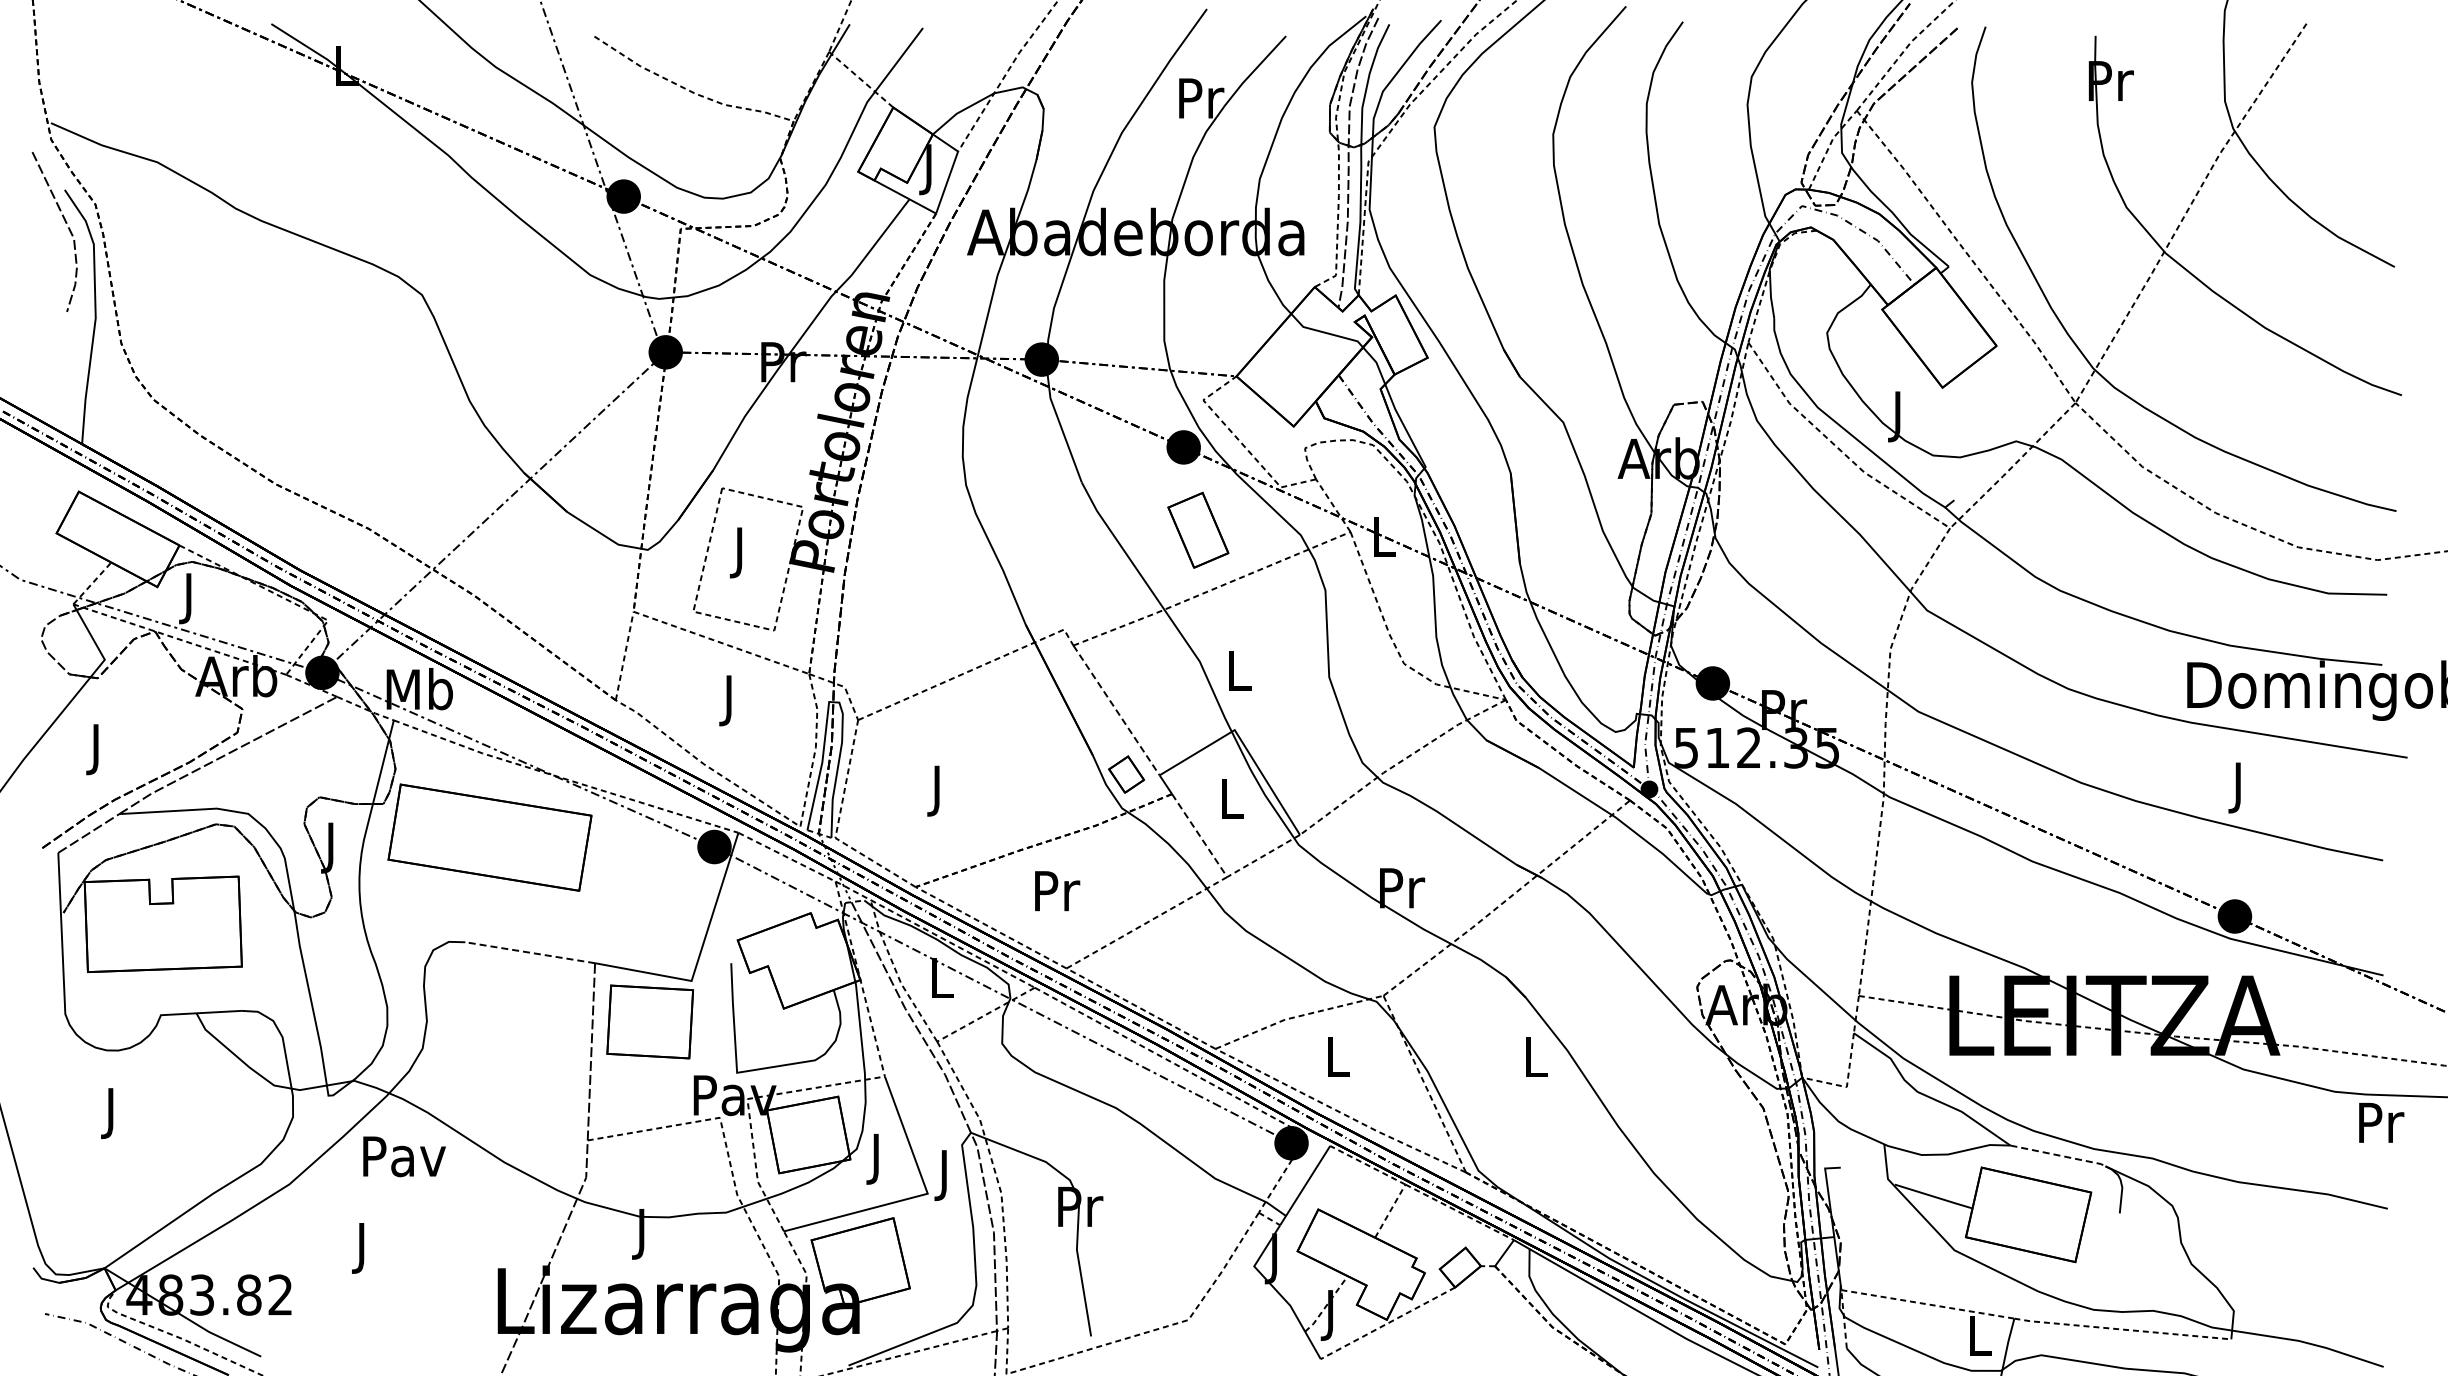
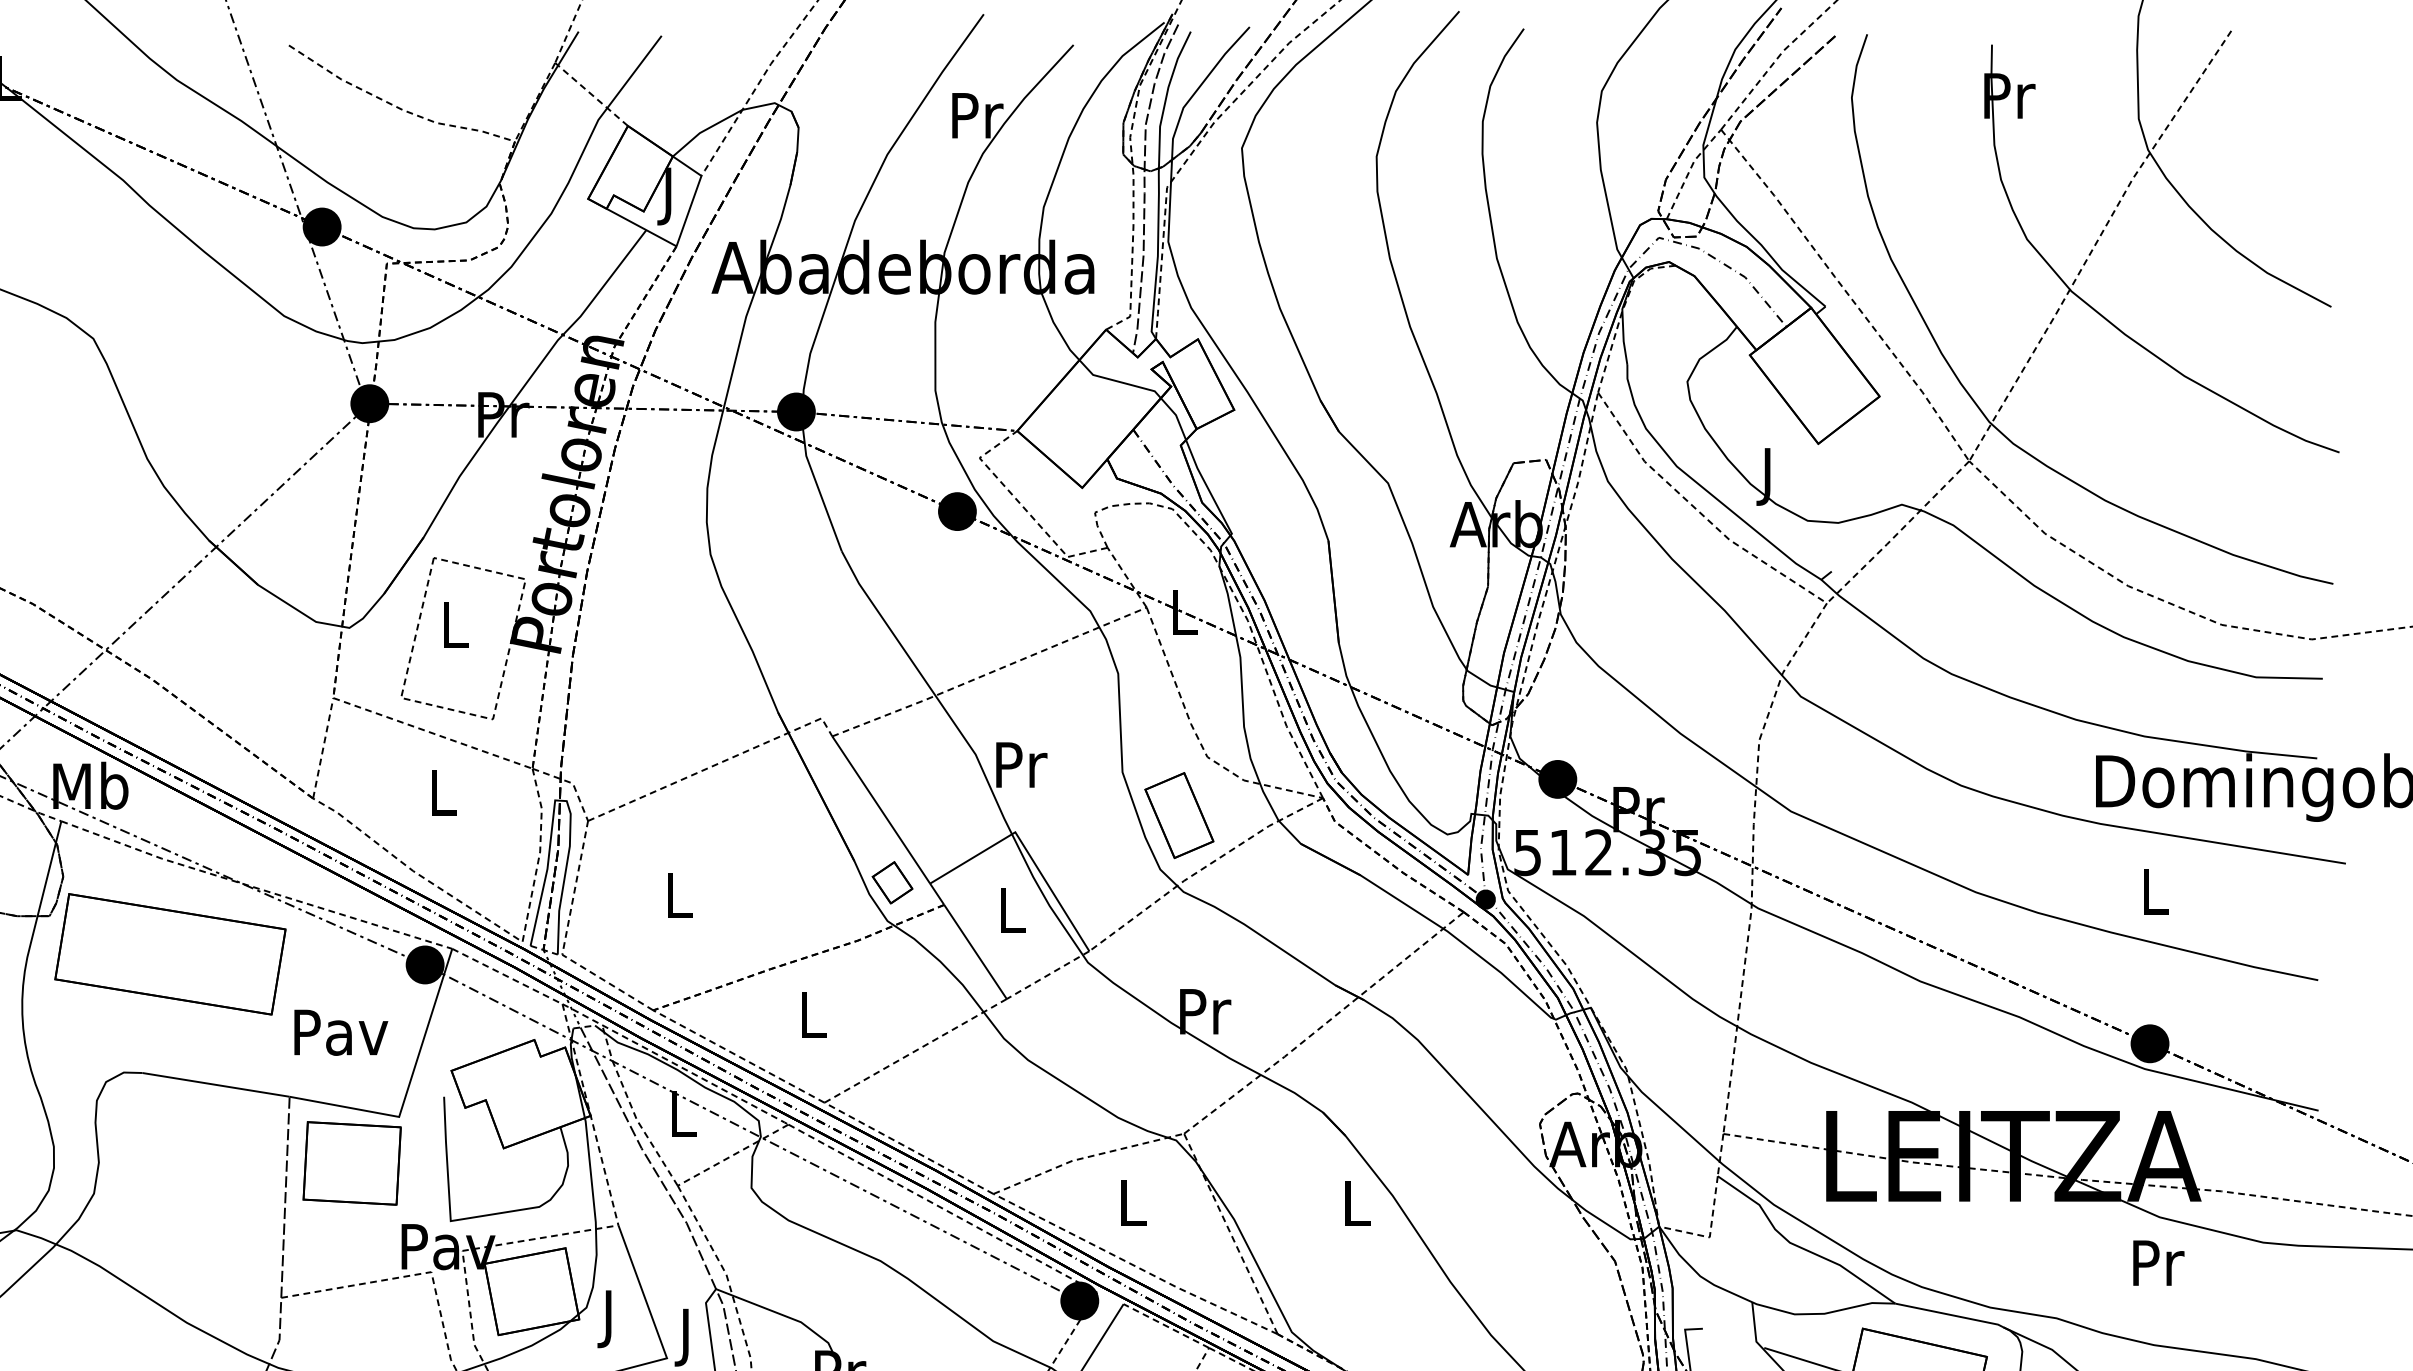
part: (1198, 529) -> (1179, 814), moved
text: (740, 552) -> (454, 630), J -> L
text: (1240, 670) -> (1021, 764), L -> Pr
text: (730, 700) -> (443, 798), J -> L
line: (1116, 710) -> (881, 810), dashed -> solid
text: (2239, 787) -> (2155, 897), J -> L
text: (938, 790) -> (679, 900), J -> L
line: (1199, 835) -> (975, 951), dashed -> solid
text: (1057, 891) -> (814, 1015), Pr -> L
line: (530, 952) -> (216, 1084), dashed -> solid
text: (2381, 1122) -> (2158, 1262), moved
line: (2059, 1155) -> (1951, 1314), dashed -> solid
text: (404, 1156) -> (341, 1032), moved

